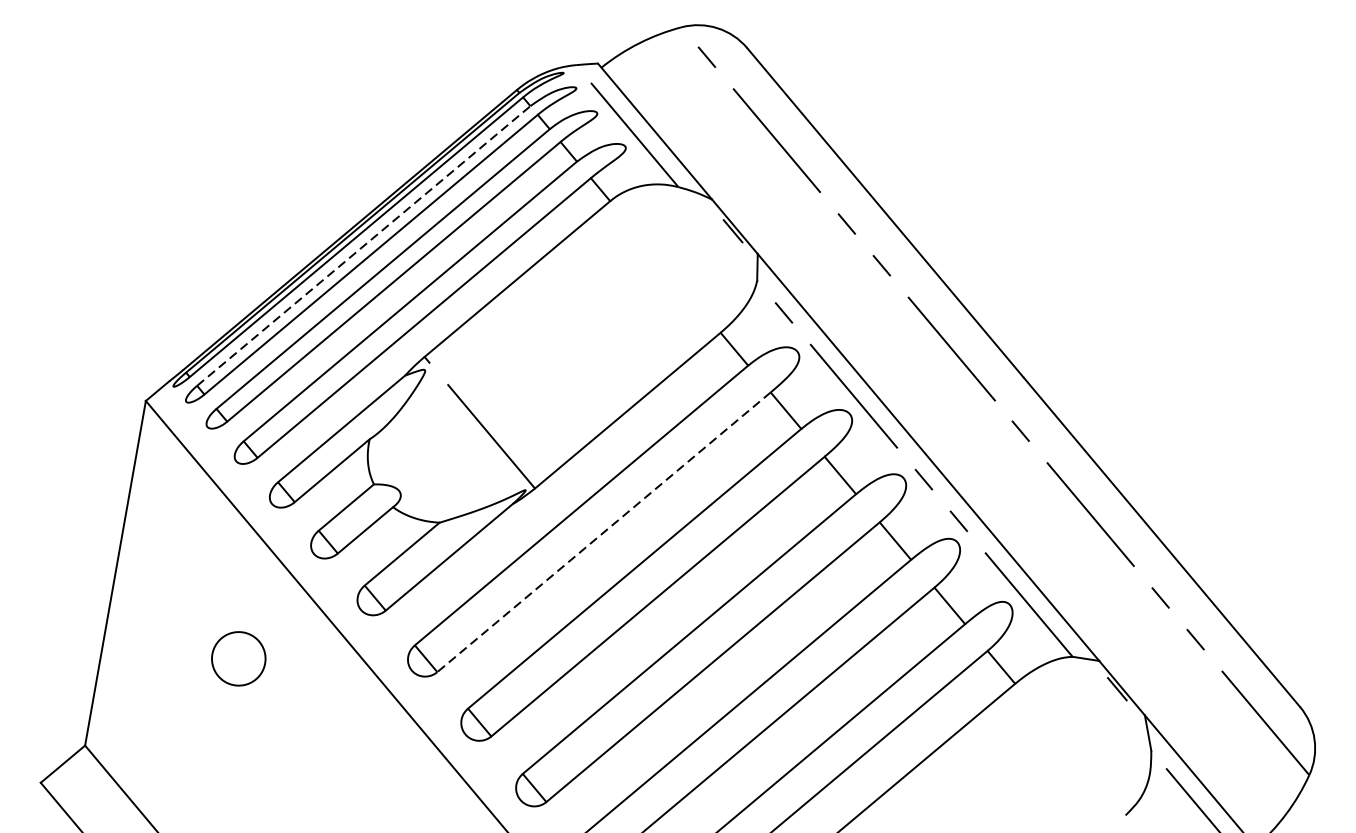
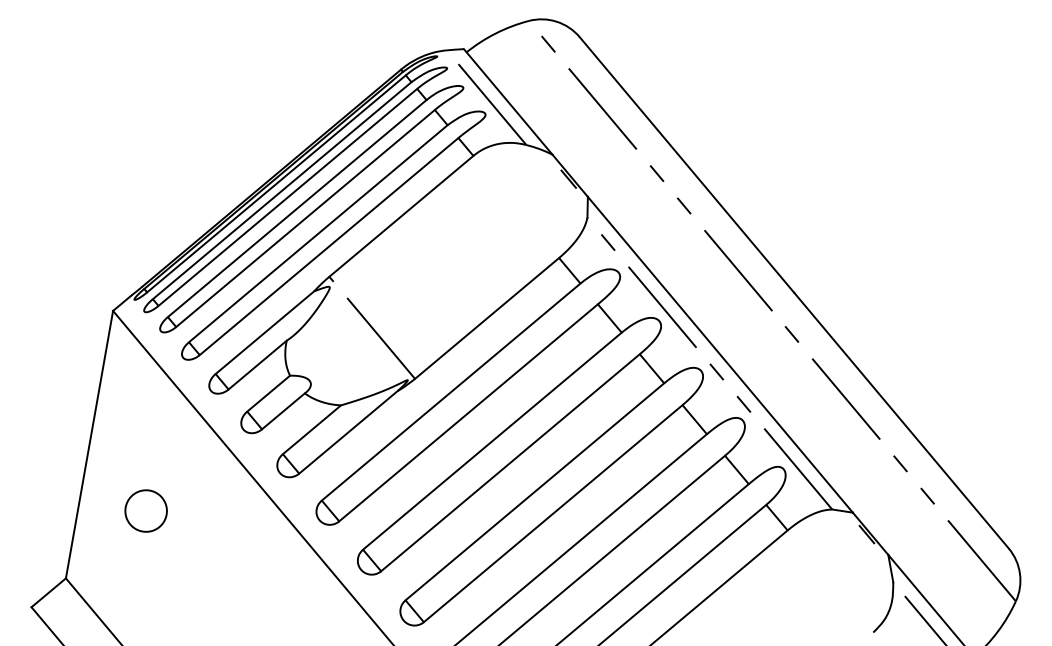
line: (364, 245) -> (282, 190), dashed -> solid
line: (603, 531) -> (468, 412), dashed -> solid
part: (237, 658) -> (145, 510), moved

